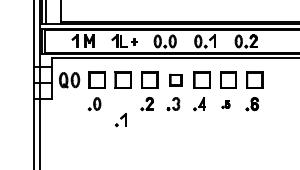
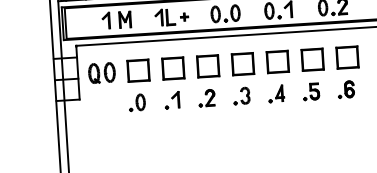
part: (175, 79) -> (242, 63), size x1.43
part: (225, 104) -> (310, 92), size x1.67
part: (120, 120) -> (171, 101), moved

